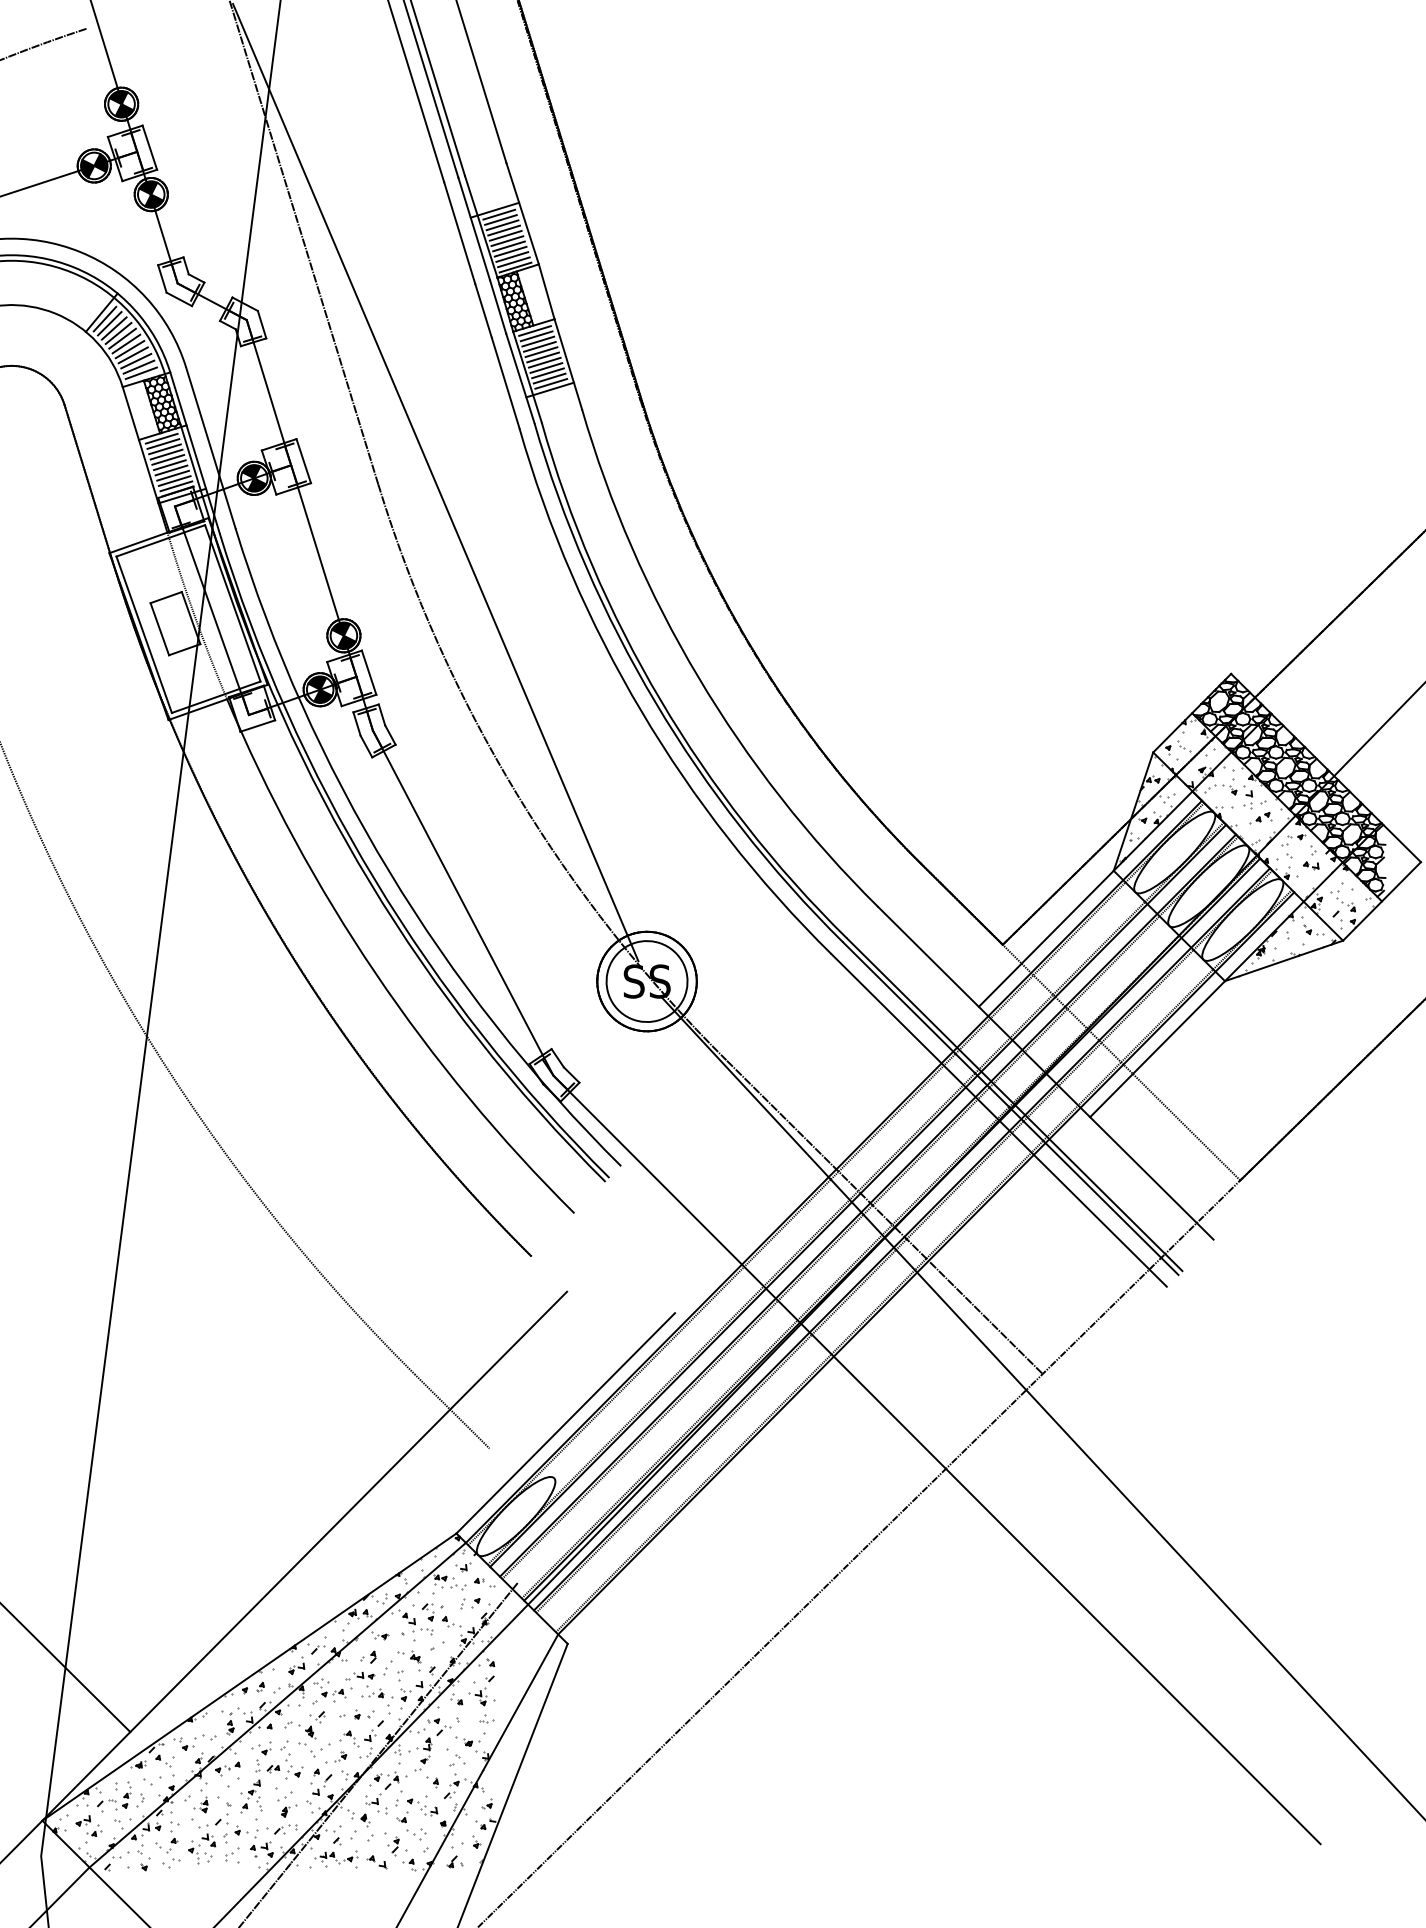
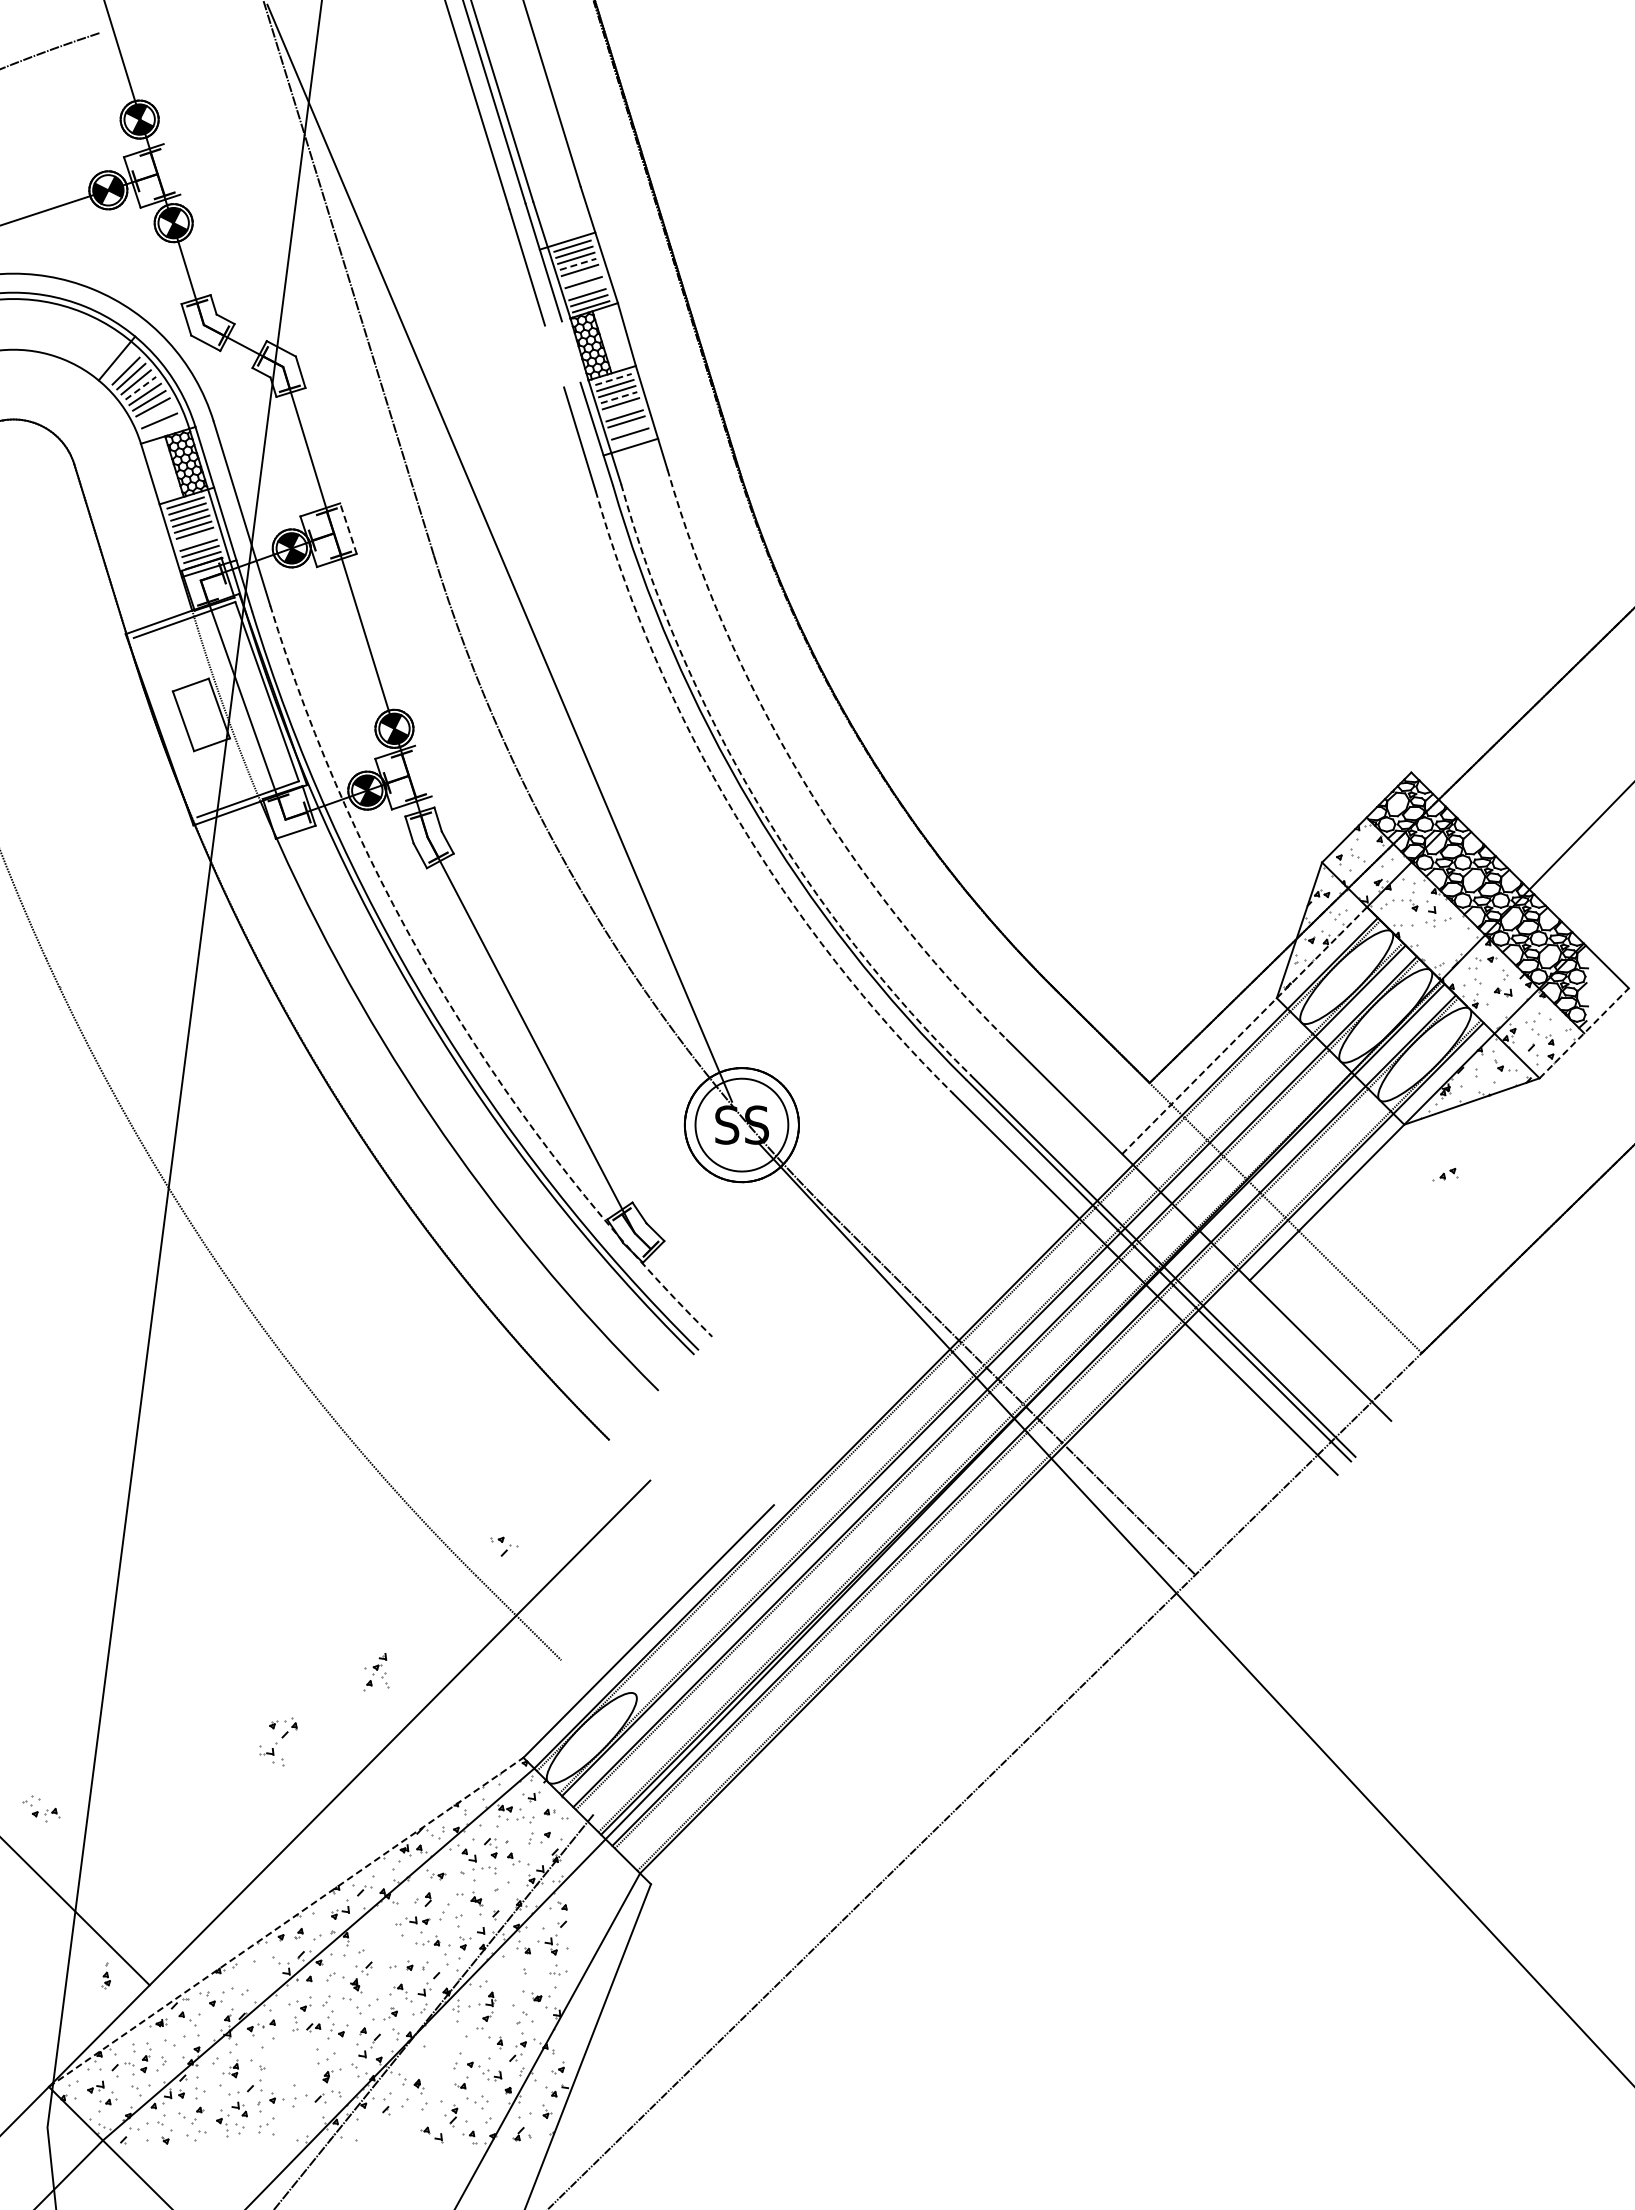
line: (149, 147) -> (171, 169), removed
line: (504, 230) -> (578, 264), solid -> dashed
line: (507, 241) -> (581, 276), removed
line: (510, 251) -> (585, 288), removed
line: (497, 306) -> (570, 351), removed
line: (483, 310) -> (554, 356), removed
line: (104, 318) -> (120, 365), removed
line: (535, 331) -> (613, 379), solid -> dashed
line: (123, 338) -> (141, 388), solid -> dashed
line: (540, 346) -> (619, 397), solid -> dashed
line: (542, 357) -> (622, 409), removed
line: (136, 360) -> (156, 413), removed
line: (141, 372) -> (162, 427), removed
line: (548, 372) -> (628, 427), removed
line: (550, 383) -> (631, 439), removed
line: (303, 461) -> (348, 528), solid -> dashed
line: (171, 469) -> (196, 538), removed
line: (144, 634) -> (165, 727), removed
line: (369, 672) -> (423, 770), removed
arc: (698, 677) -> (800, 776), solid -> dashed
arc: (660, 700) -> (757, 802), solid -> dashed
arc: (641, 711) -> (735, 815), solid -> dashed
part: (1260, 817) -> (1445, 1174), moved
arc: (389, 871) -> (446, 998), solid -> dashed
line: (1085, 898) -> (1244, 1030), solid -> dashed
line: (1382, 900) -> (1584, 1032), solid -> dashed
line: (936, 1460) -> (1073, 1673), removed
line: (249, 1677) -> (286, 1922), solid -> dashed
part: (329, 1689) -> (41, 1808), moved
part: (229, 1723) -> (105, 1975), moved
part: (439, 1727) -> (504, 1546), moved
part: (382, 1792) -> (278, 1741), moved
part: (251, 1796) -> (376, 1672), moved
part: (261, 1850) -> (300, 2120), removed
part: (336, 1858) -> (385, 2130), removed

